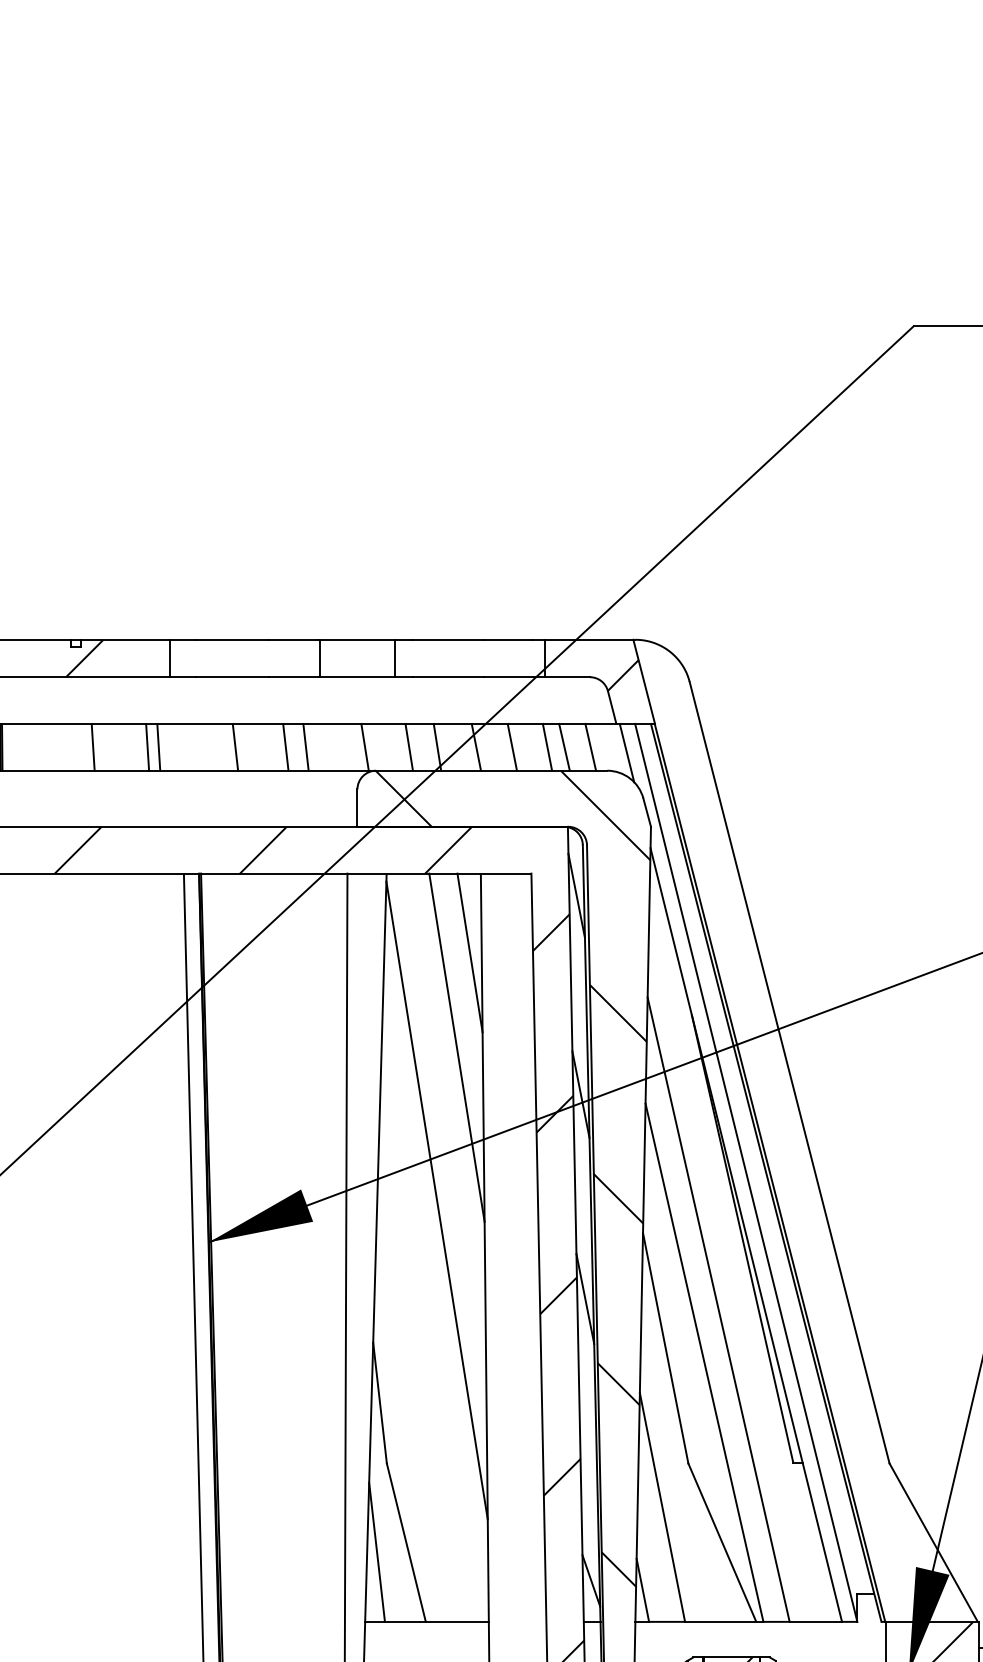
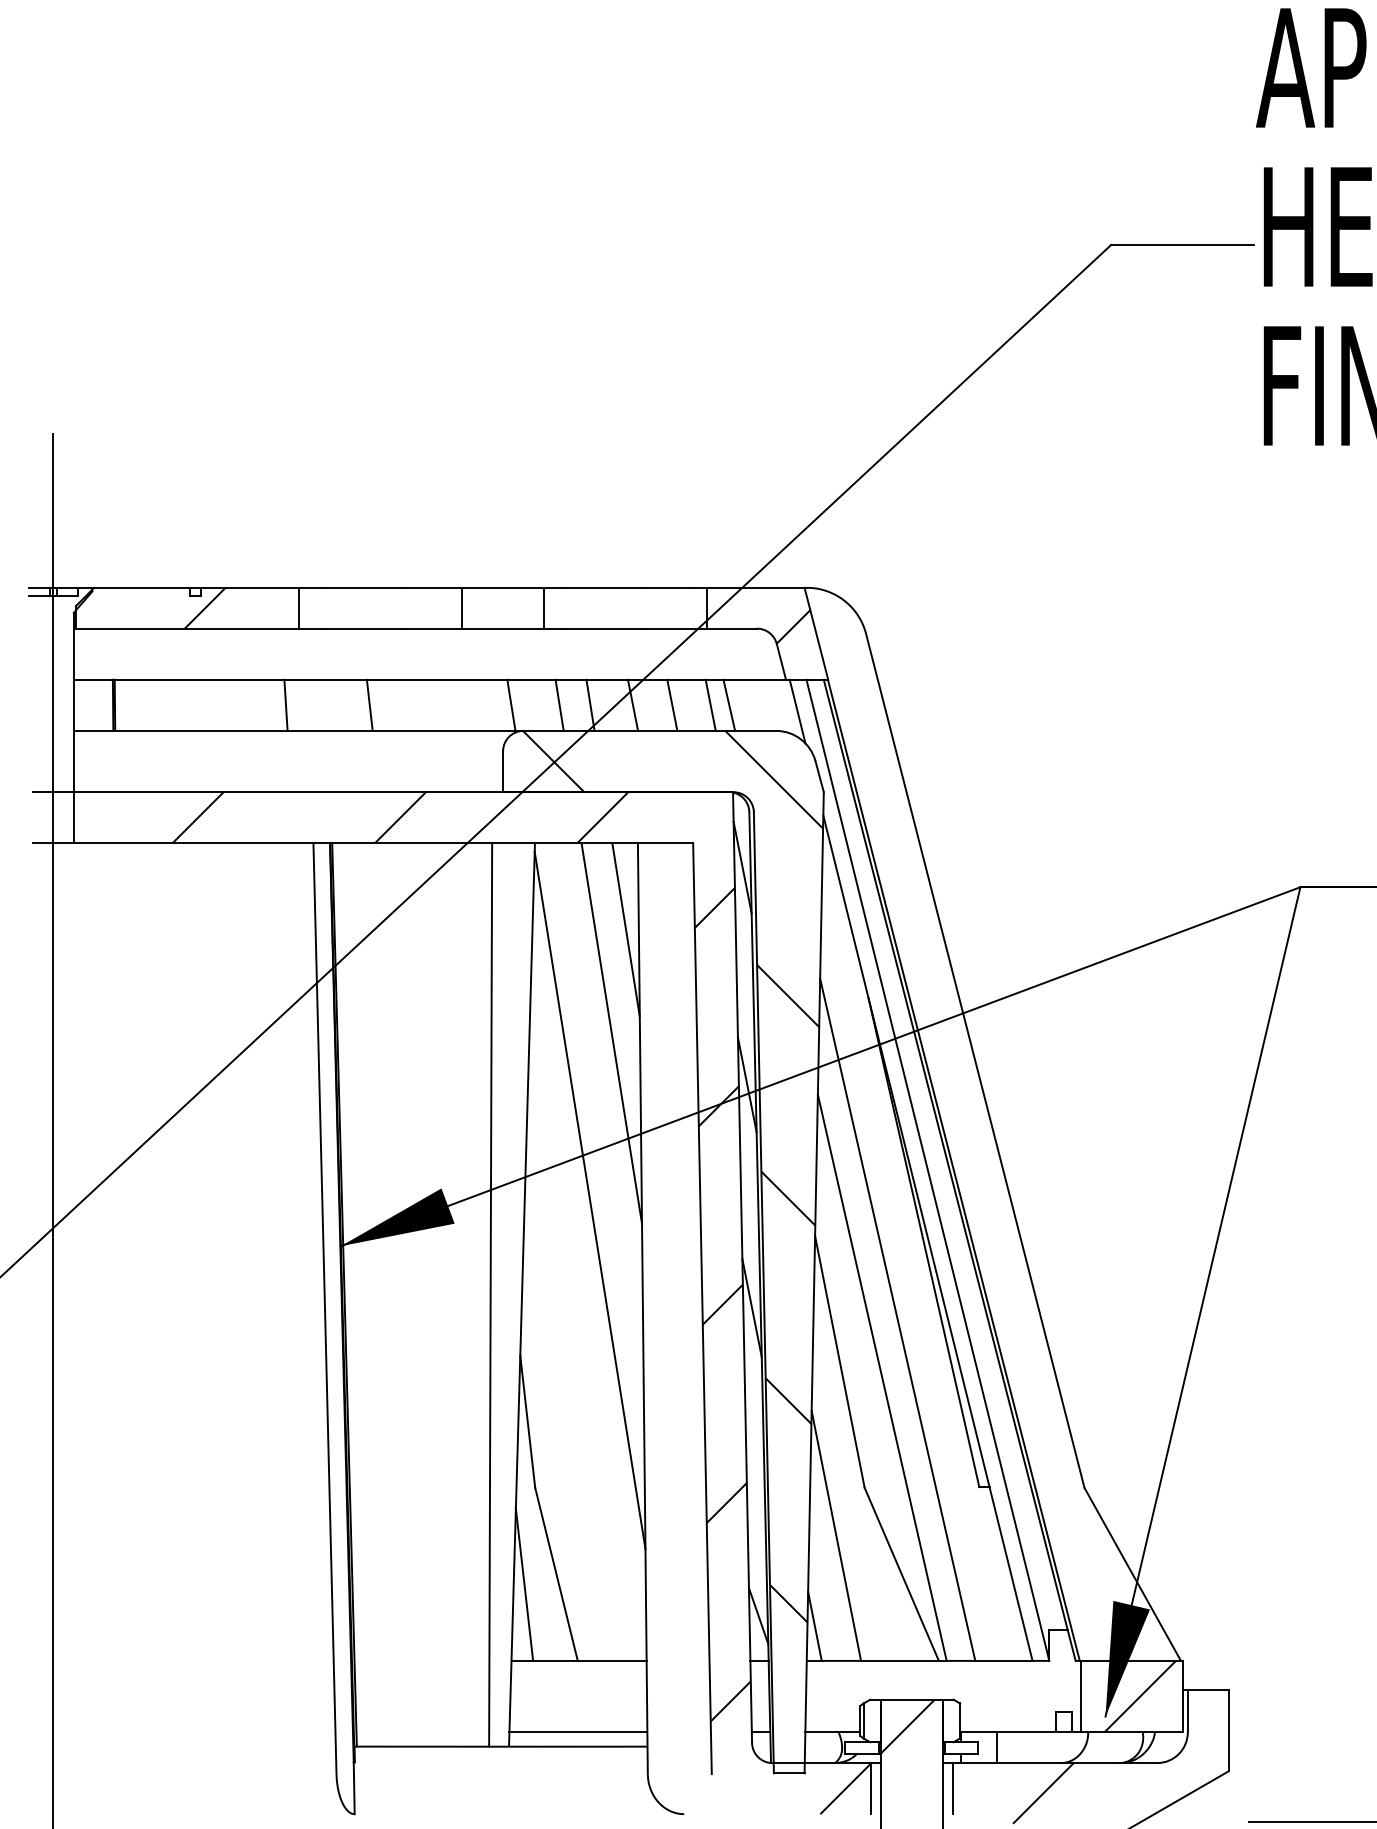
line: (92, 746) -> (213, 704), removed
line: (147, 746) -> (273, 704), removed
line: (285, 746) -> (424, 704), removed
line: (305, 746) -> (446, 704), removed
line: (590, 746) -> (757, 704), removed

